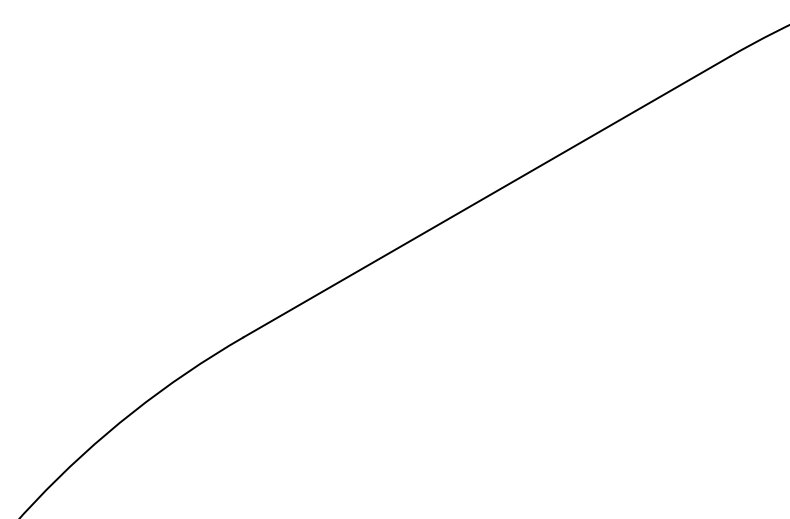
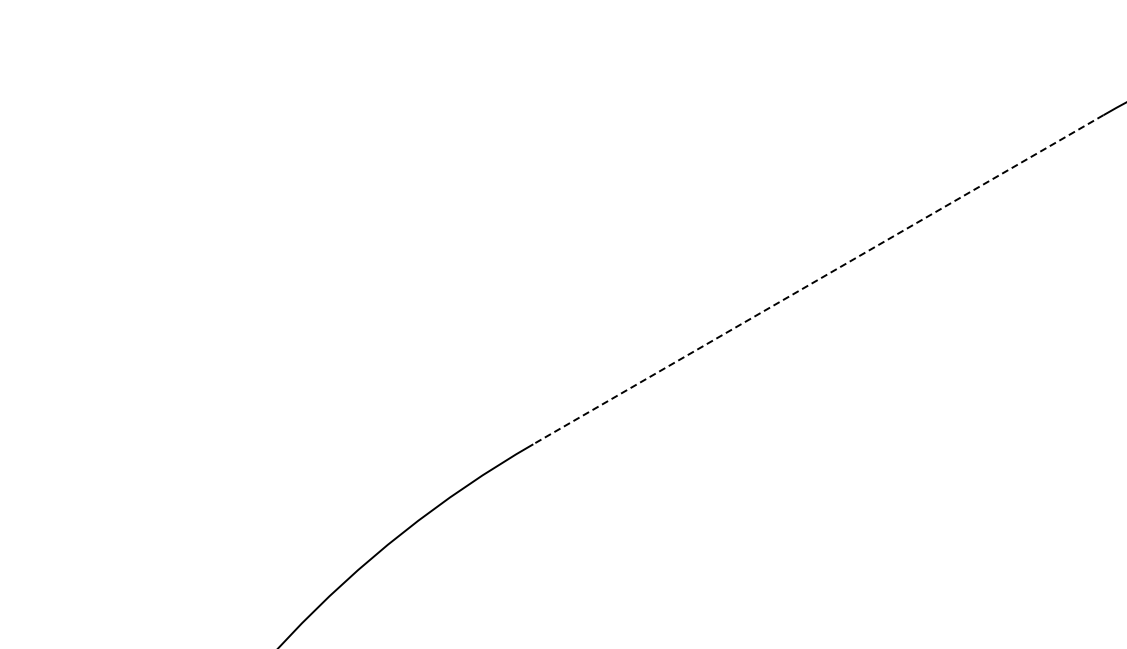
line: (486, 196) -> (817, 279), solid -> dashed

